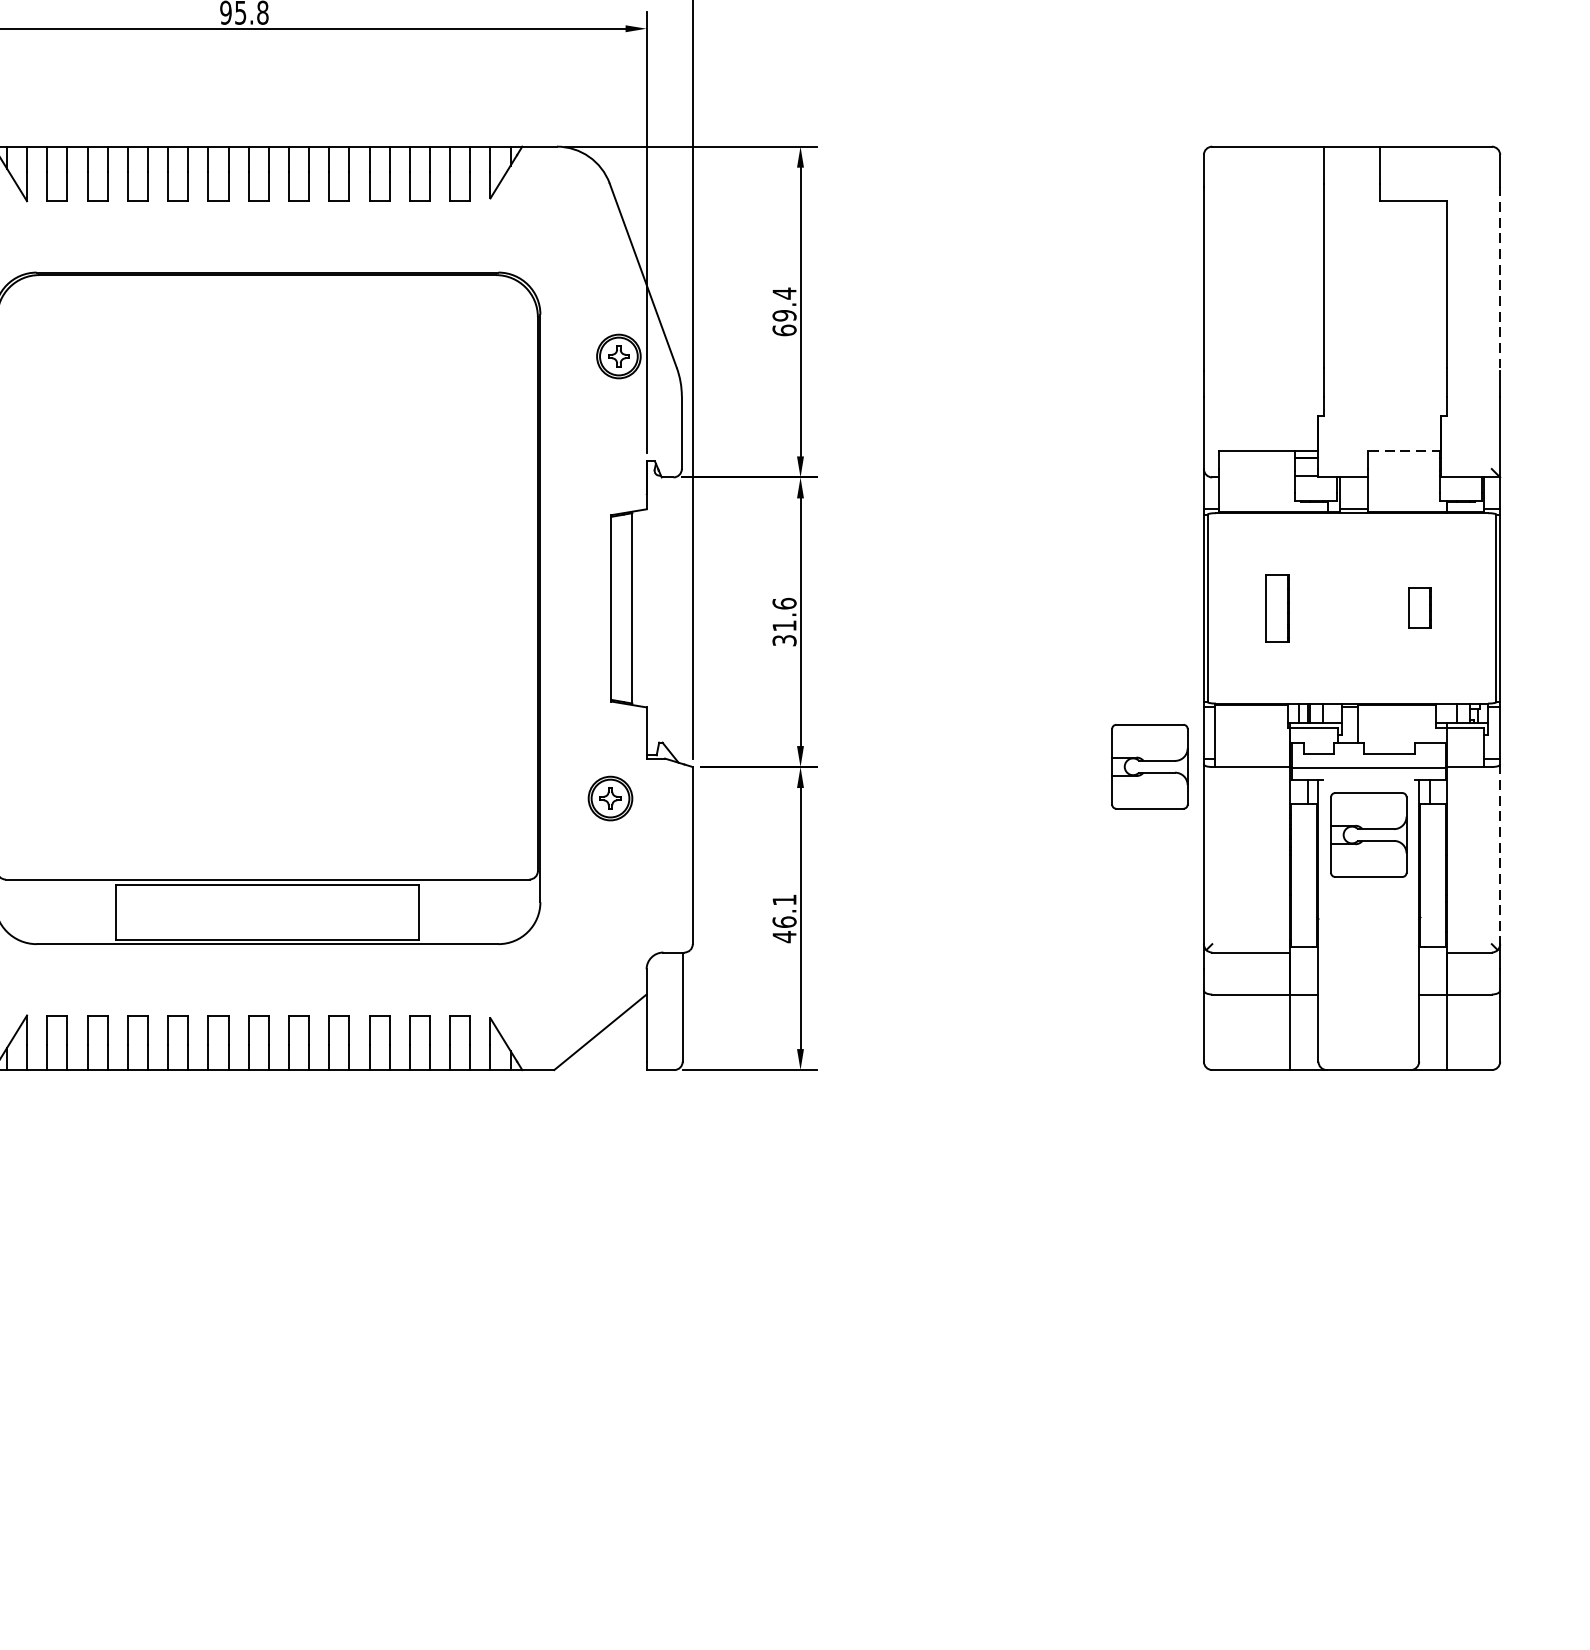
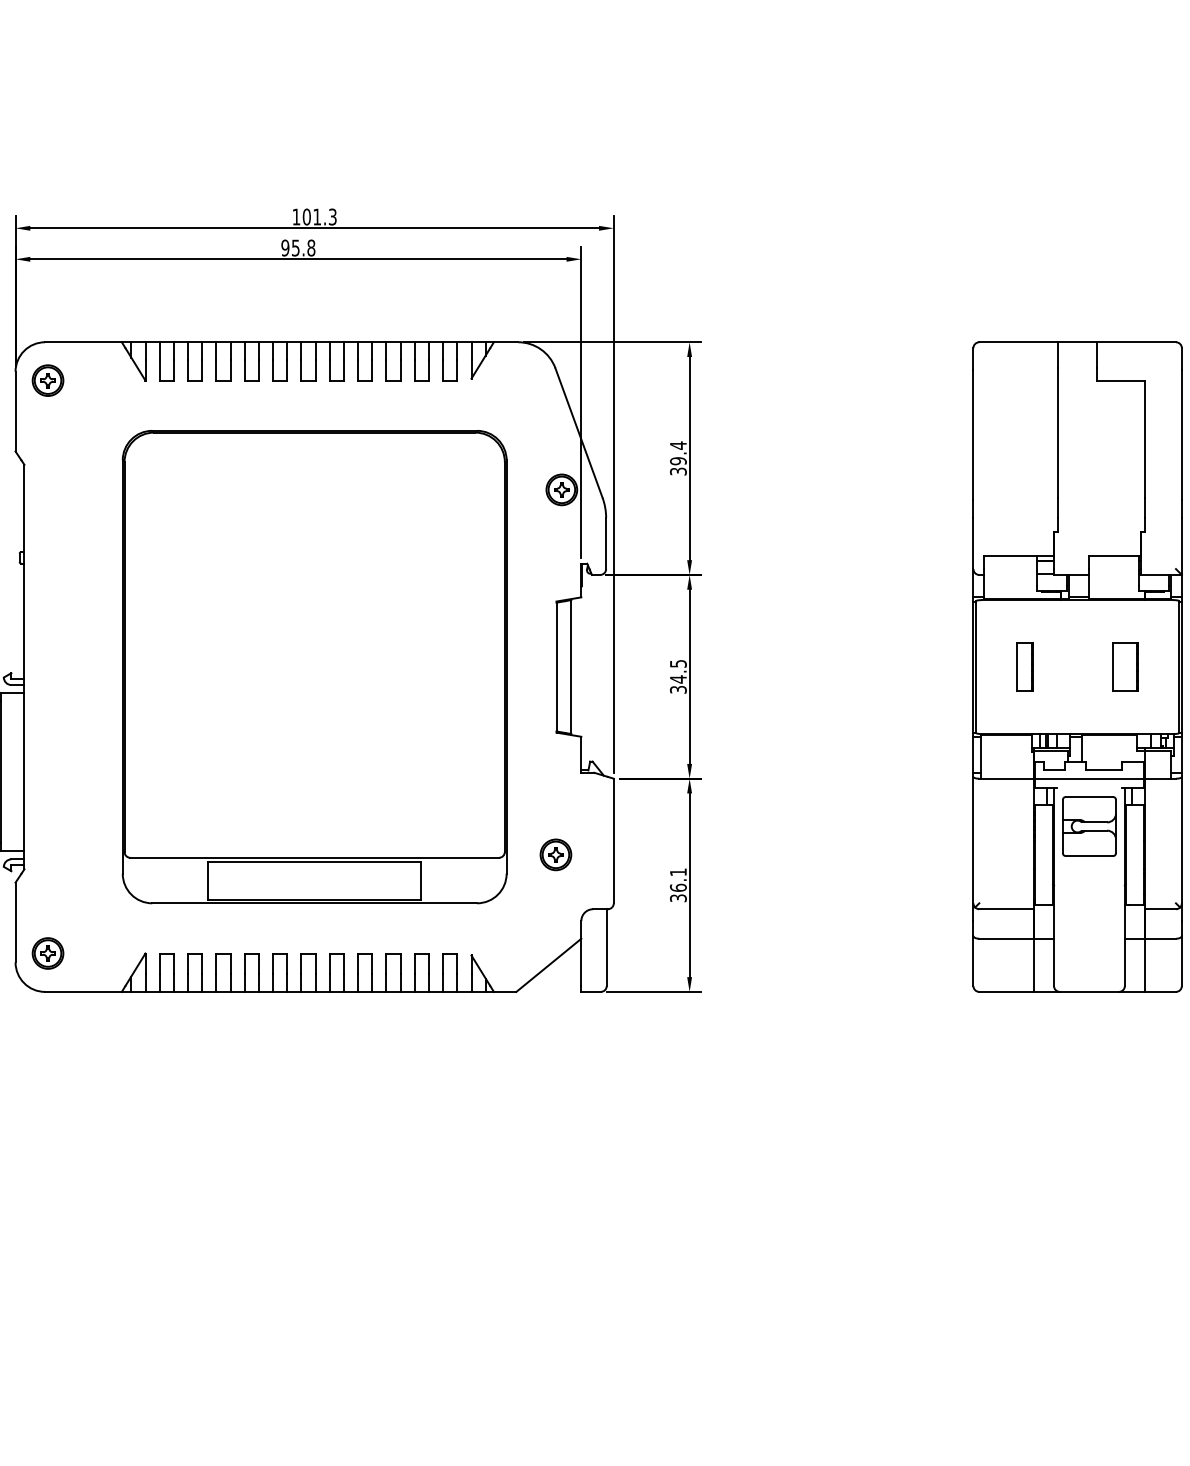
line: (1499, 279) -> (1181, 435), dashed -> solid
text: (783, 330) -> (677, 471), 69.4 -> 39.4
line: (1404, 451) -> (1114, 556), dashed -> solid
part: (1420, 607) -> (1125, 666), size x1.67
text: (784, 614) -> (678, 671), 31.6 -> 34.5
part: (1149, 766) -> (935, 778), removed
part: (609, 798) -> (555, 854), moved
line: (1499, 854) -> (1181, 840), dashed -> solid
text: (783, 937) -> (677, 898), 46.1 -> 36.1

